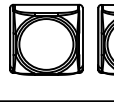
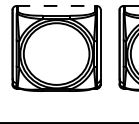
line: (46, 4) -> (56, 5), solid -> dashed

